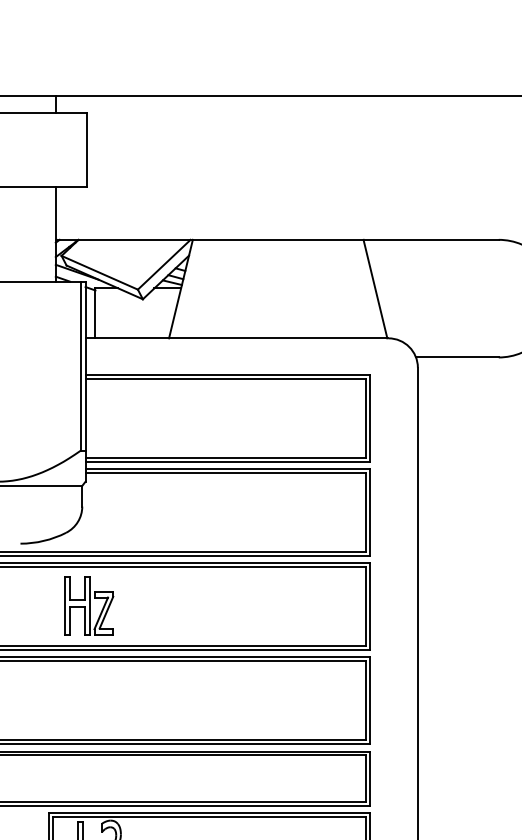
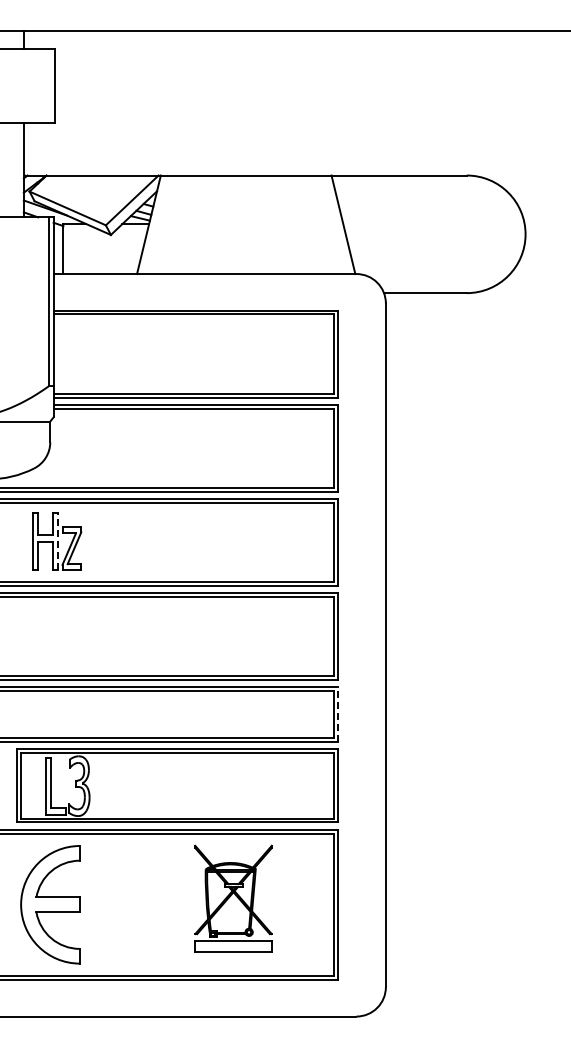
line: (89, 605) -> (57, 541), solid -> dashed
line: (370, 777) -> (338, 713), solid -> dashed

